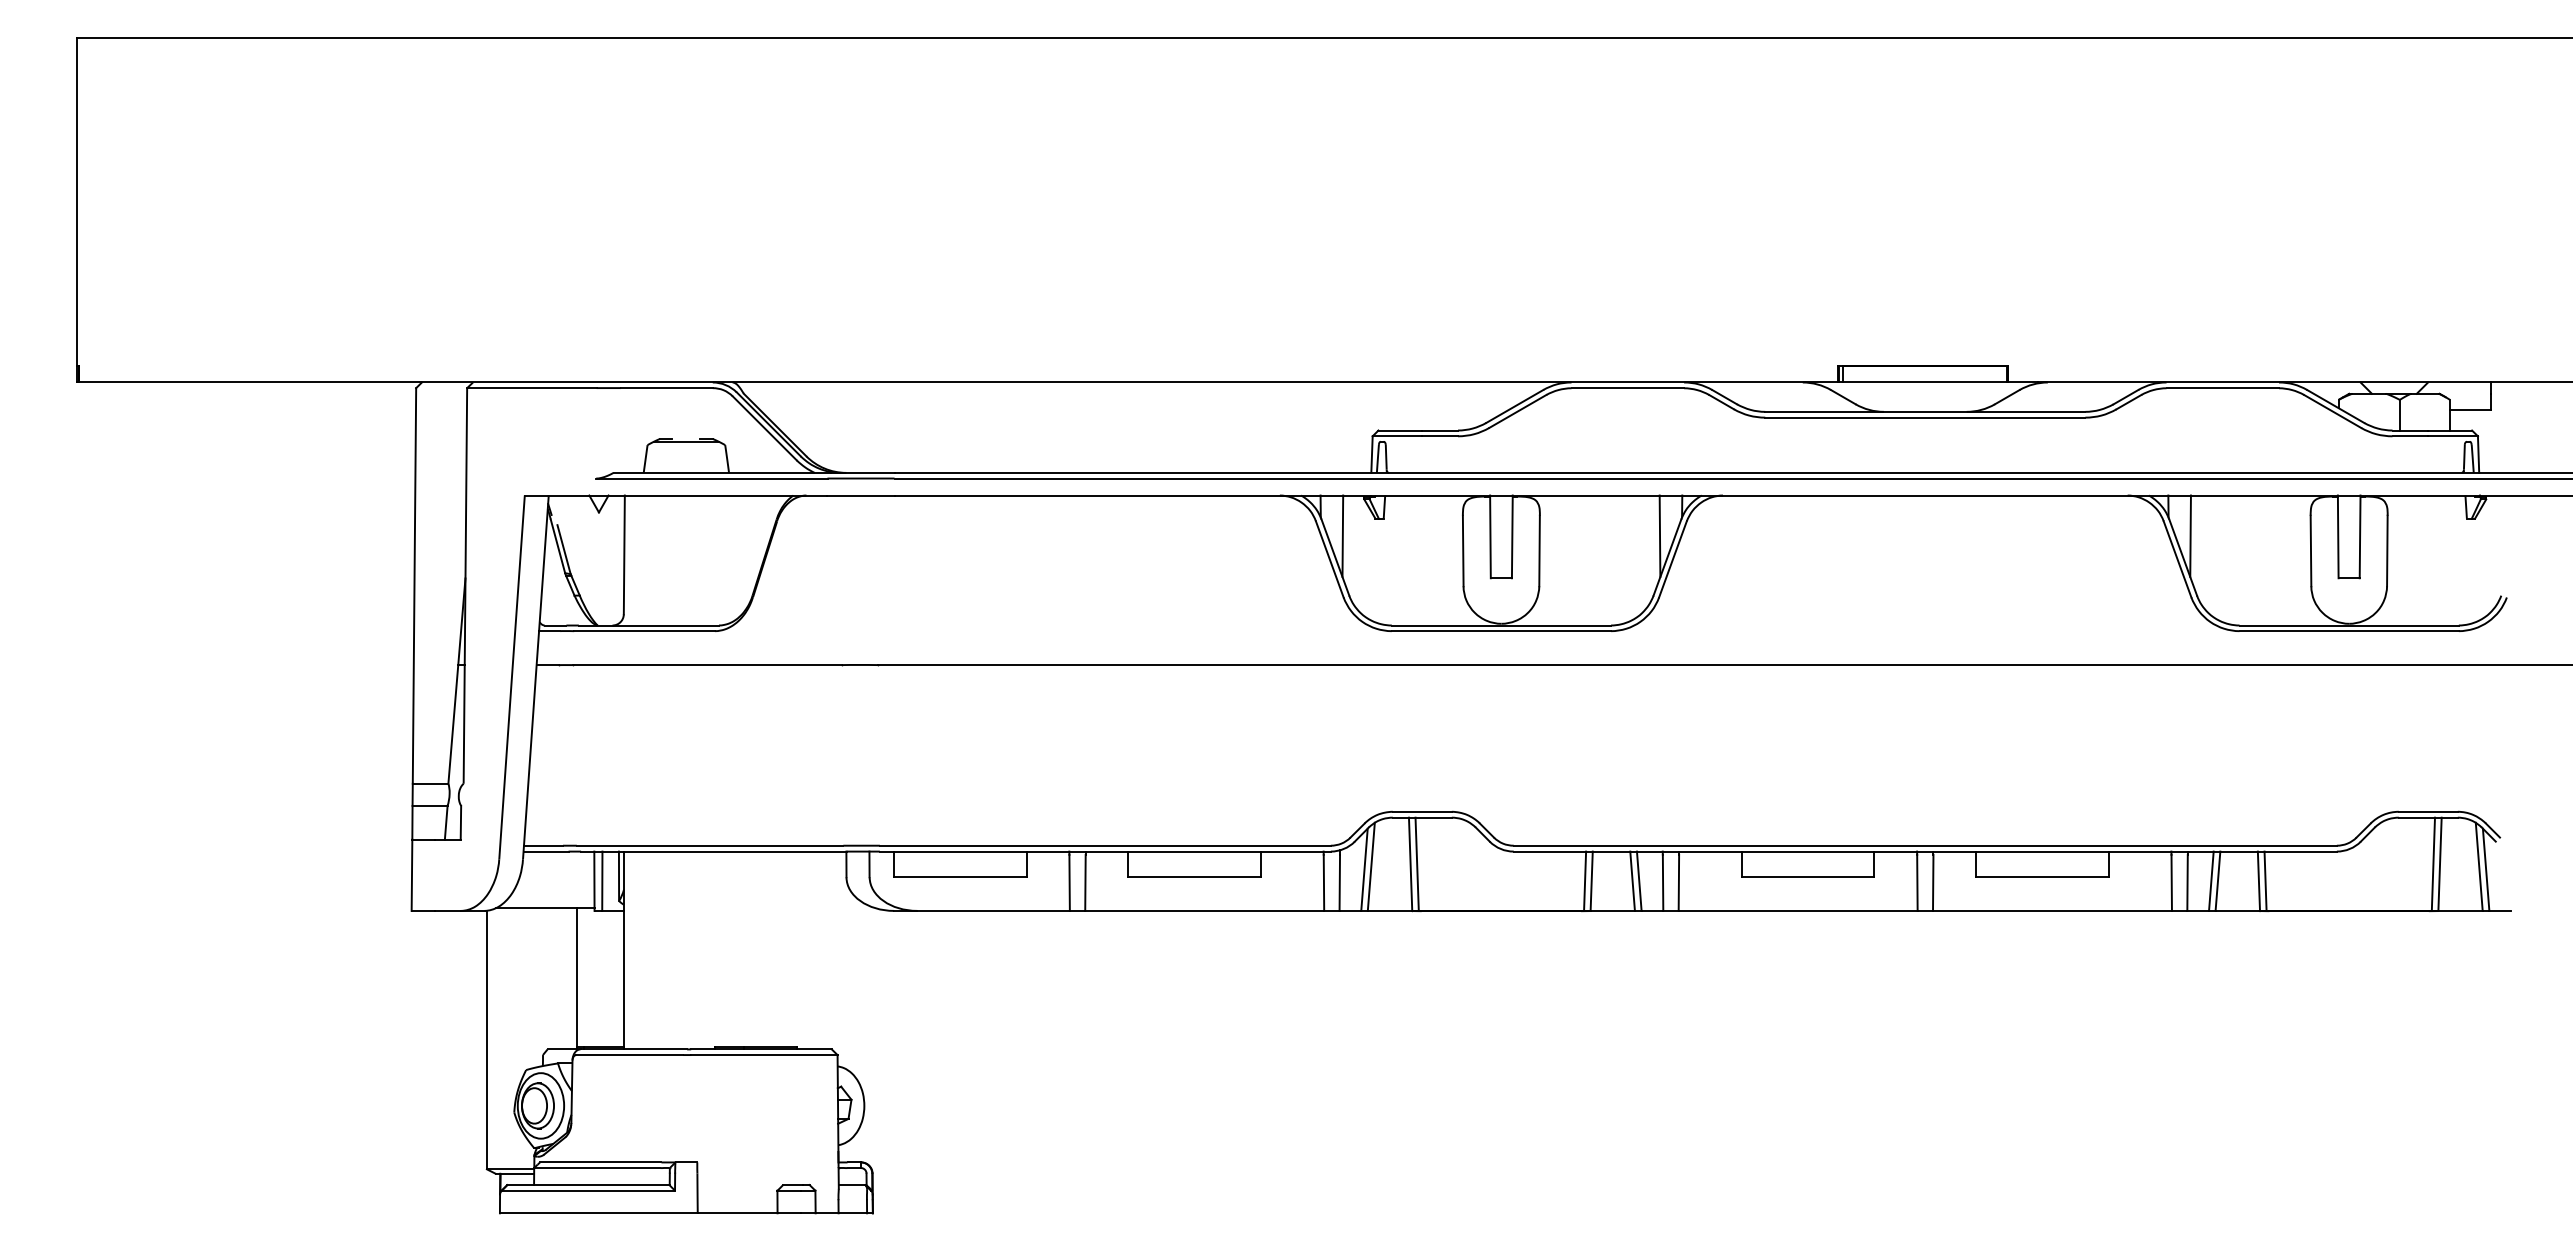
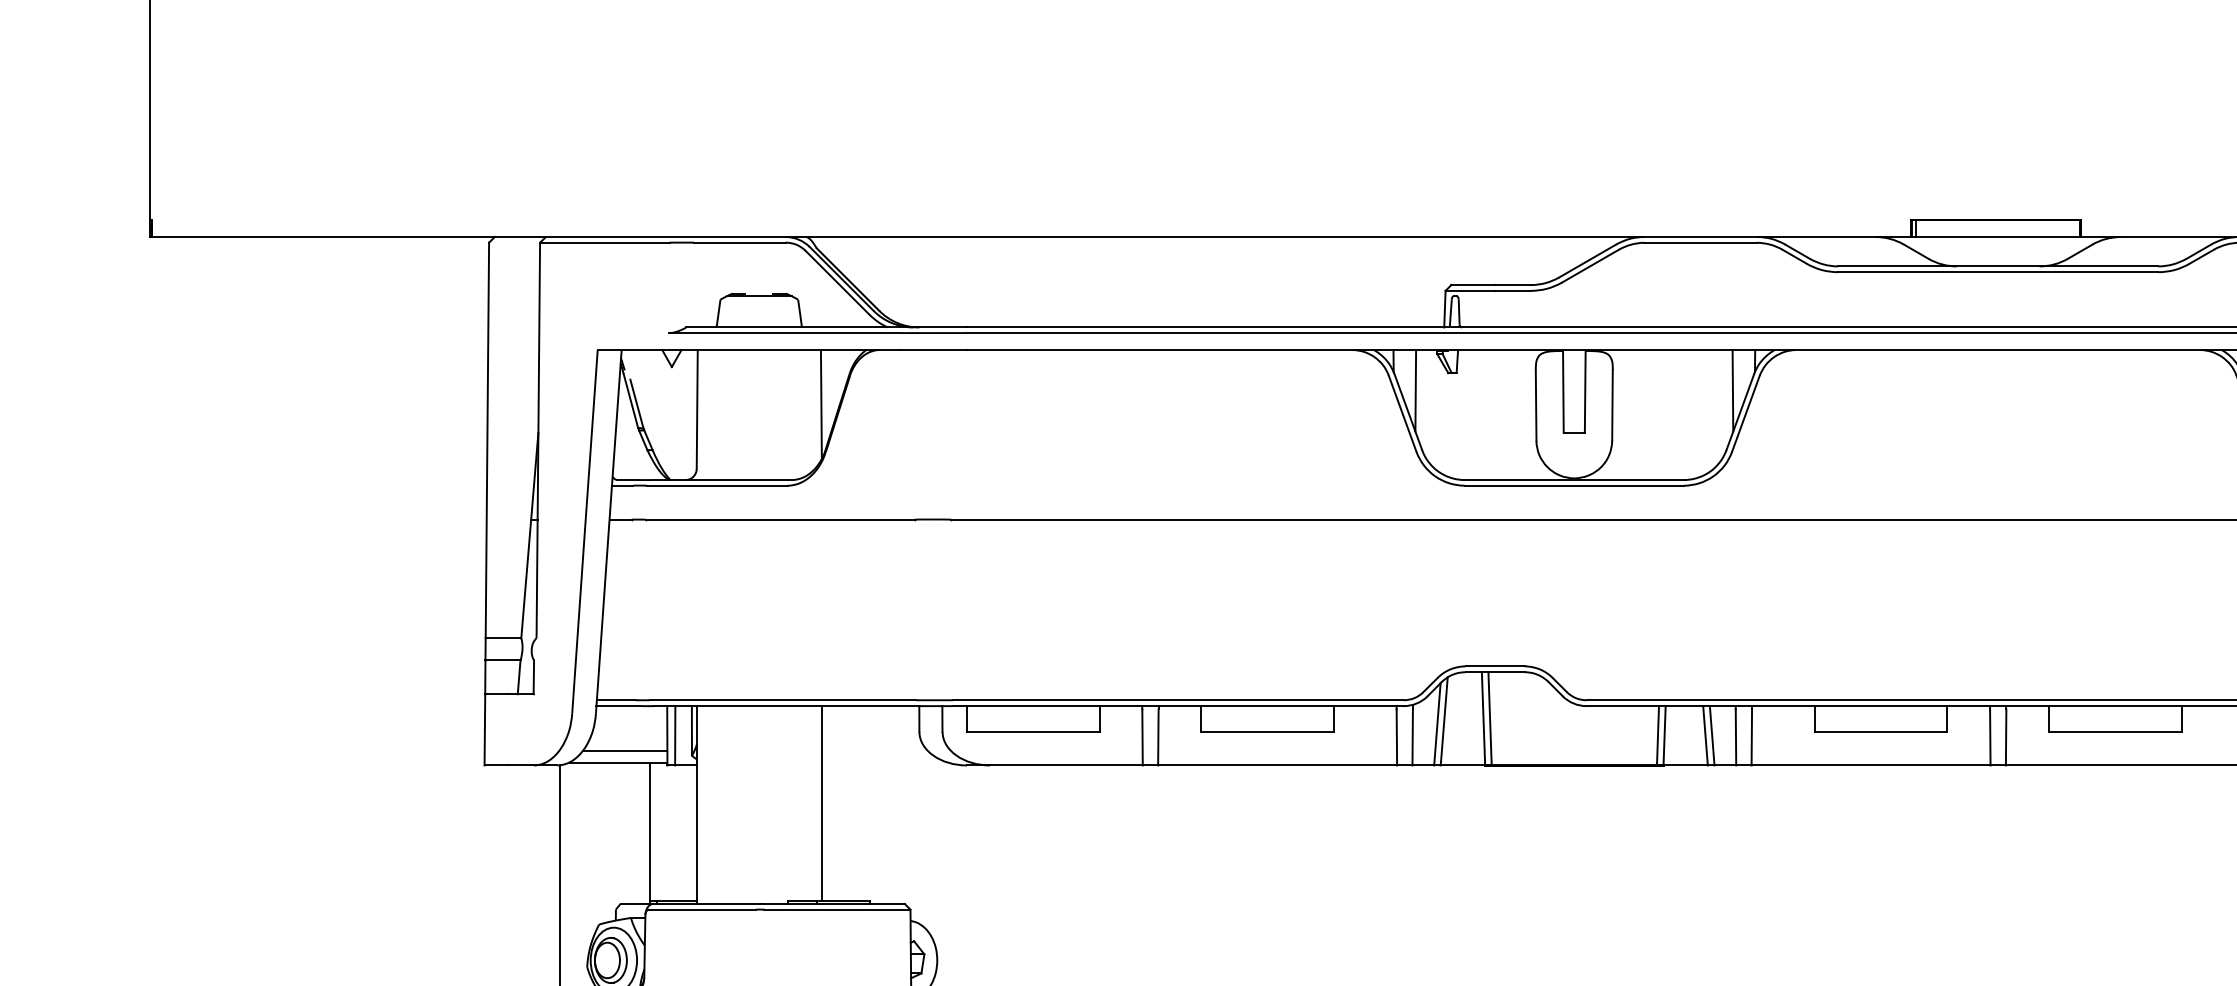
line: (748, 549) -> (821, 404), added
line: (551, 896) -> (624, 751), added
line: (748, 948) -> (821, 803), added

